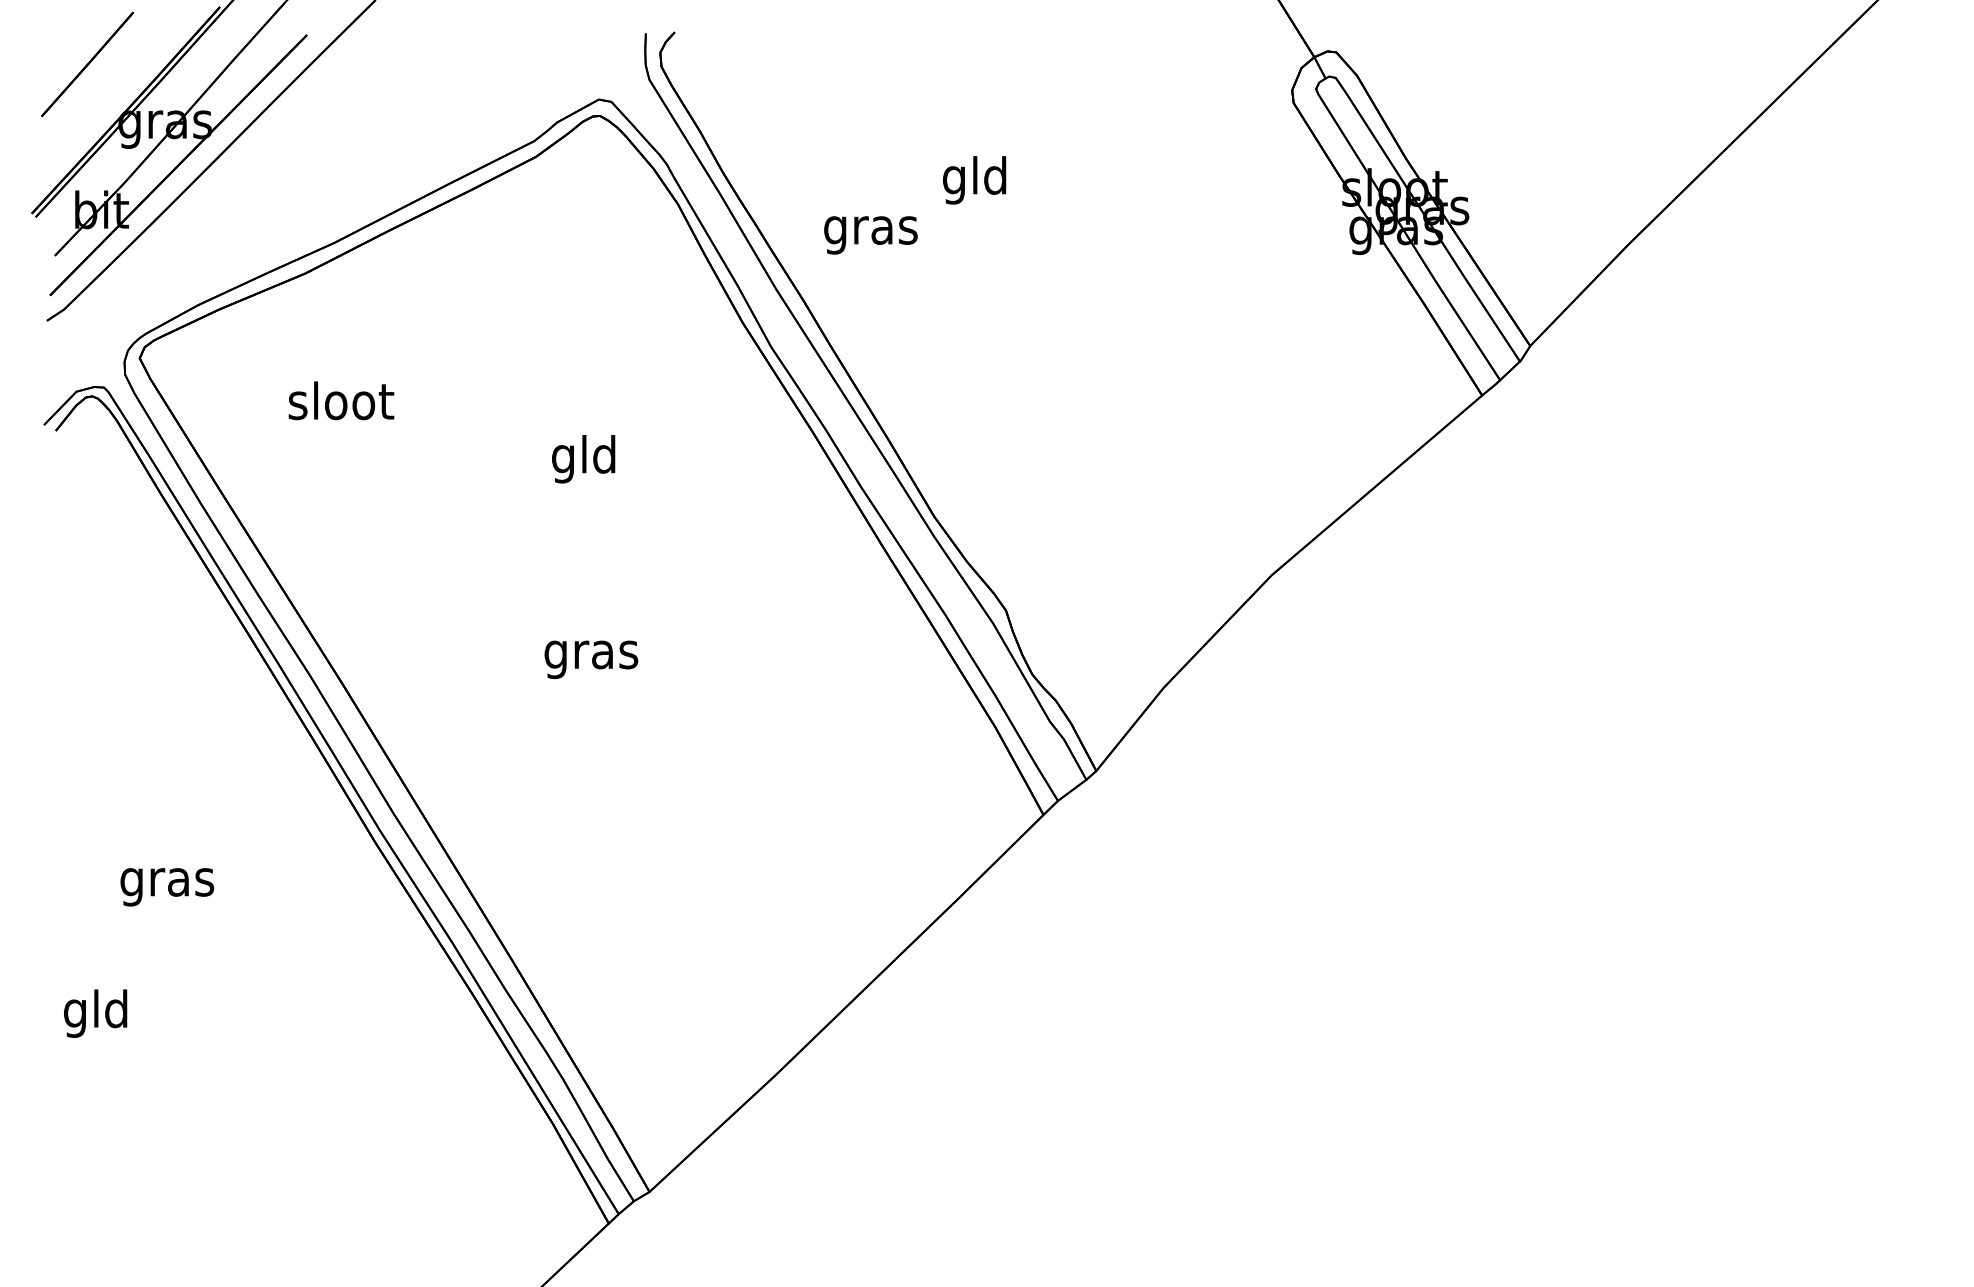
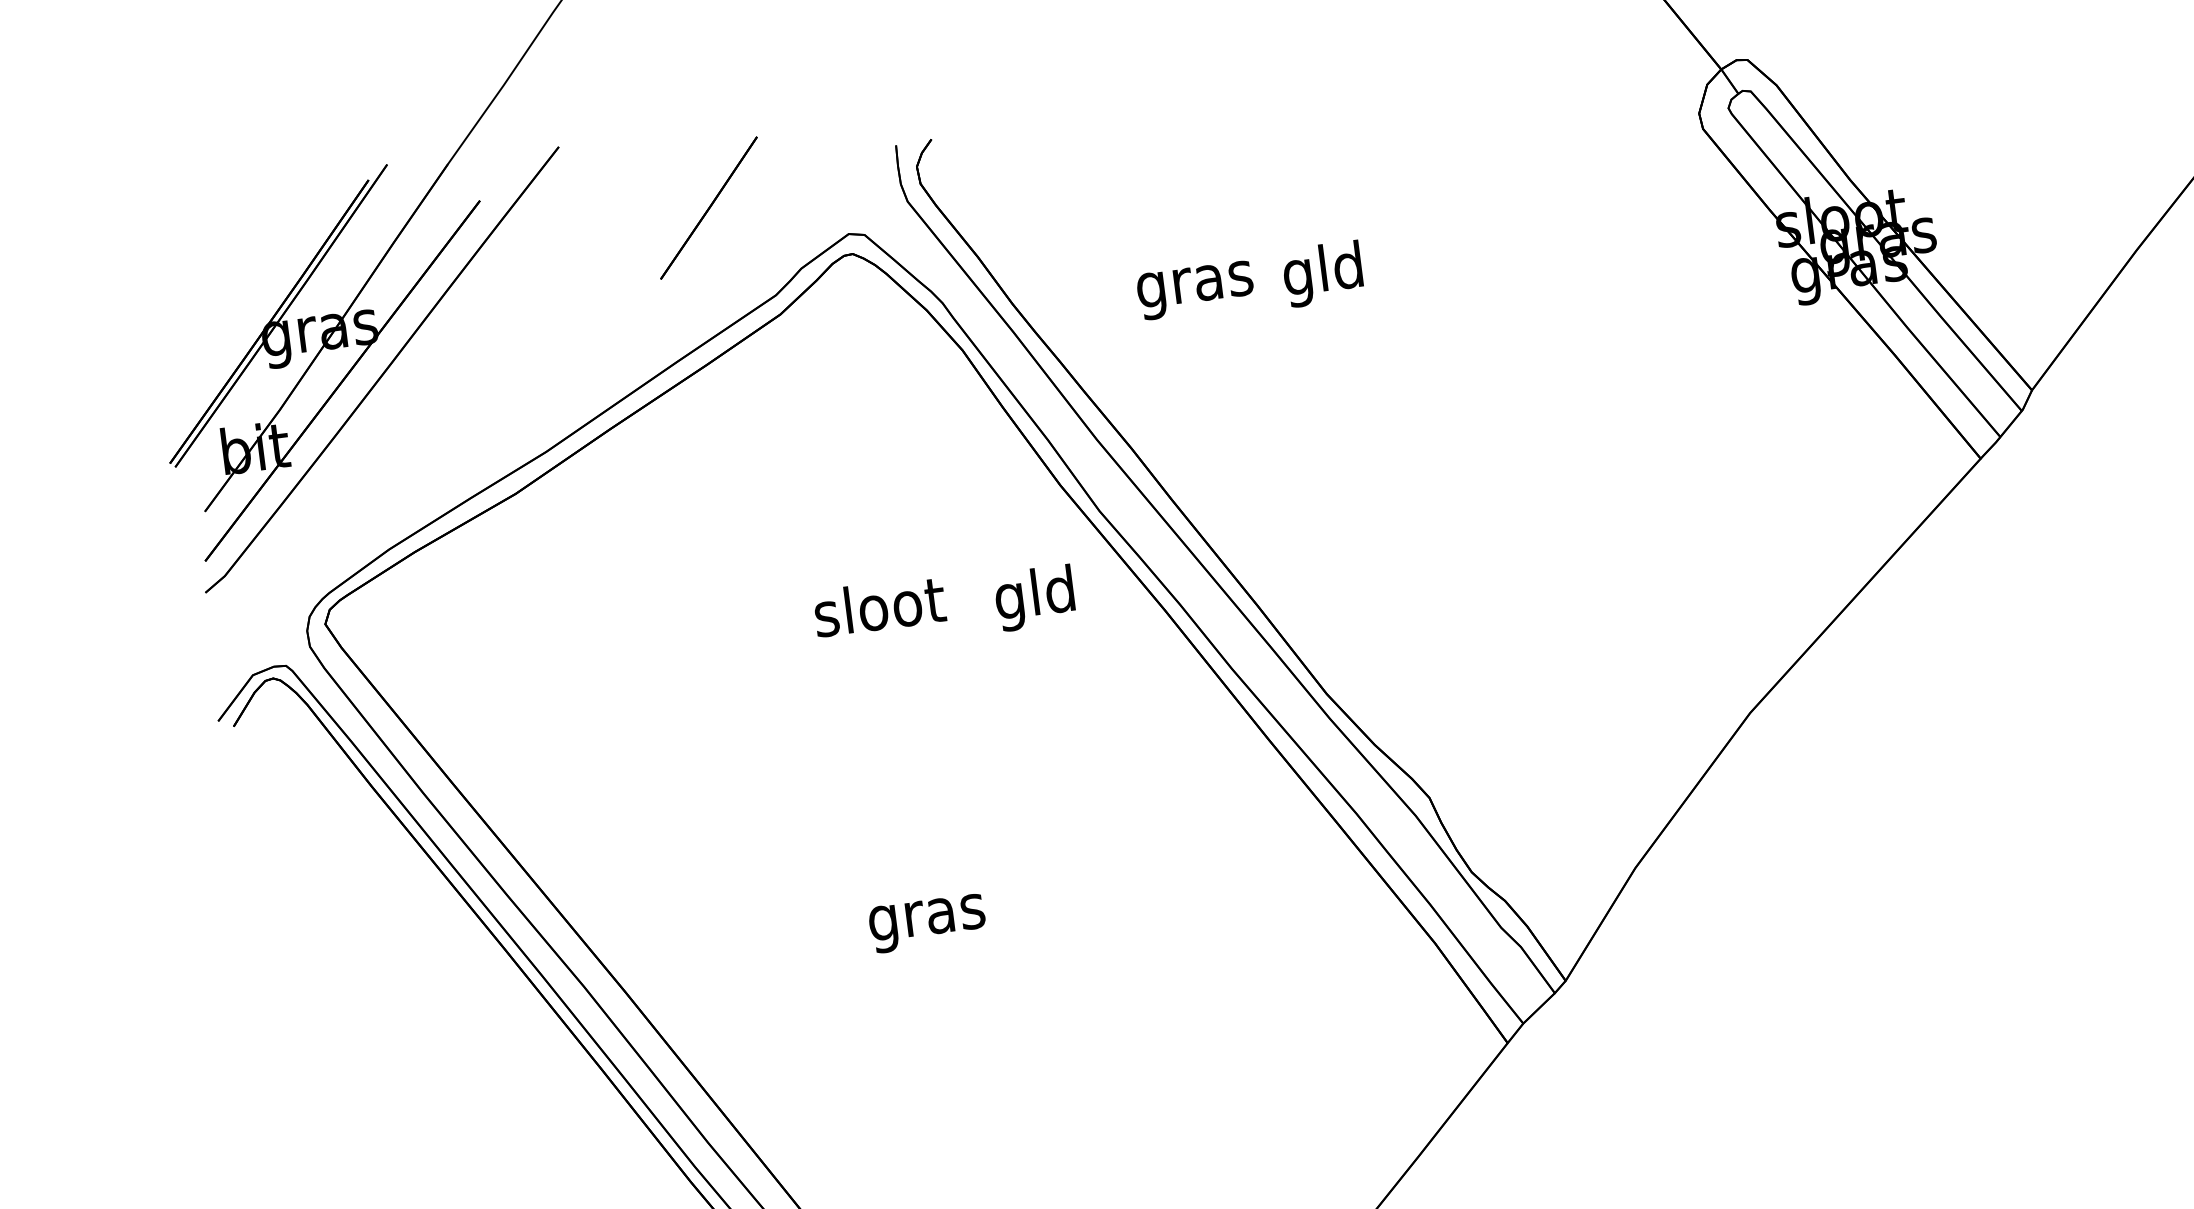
line: (87, 63) -> (708, 206), moved
text: (870, 235) -> (1195, 290), moved
text: (341, 400) -> (879, 605), moved
text: (583, 459) -> (1034, 598), moved

